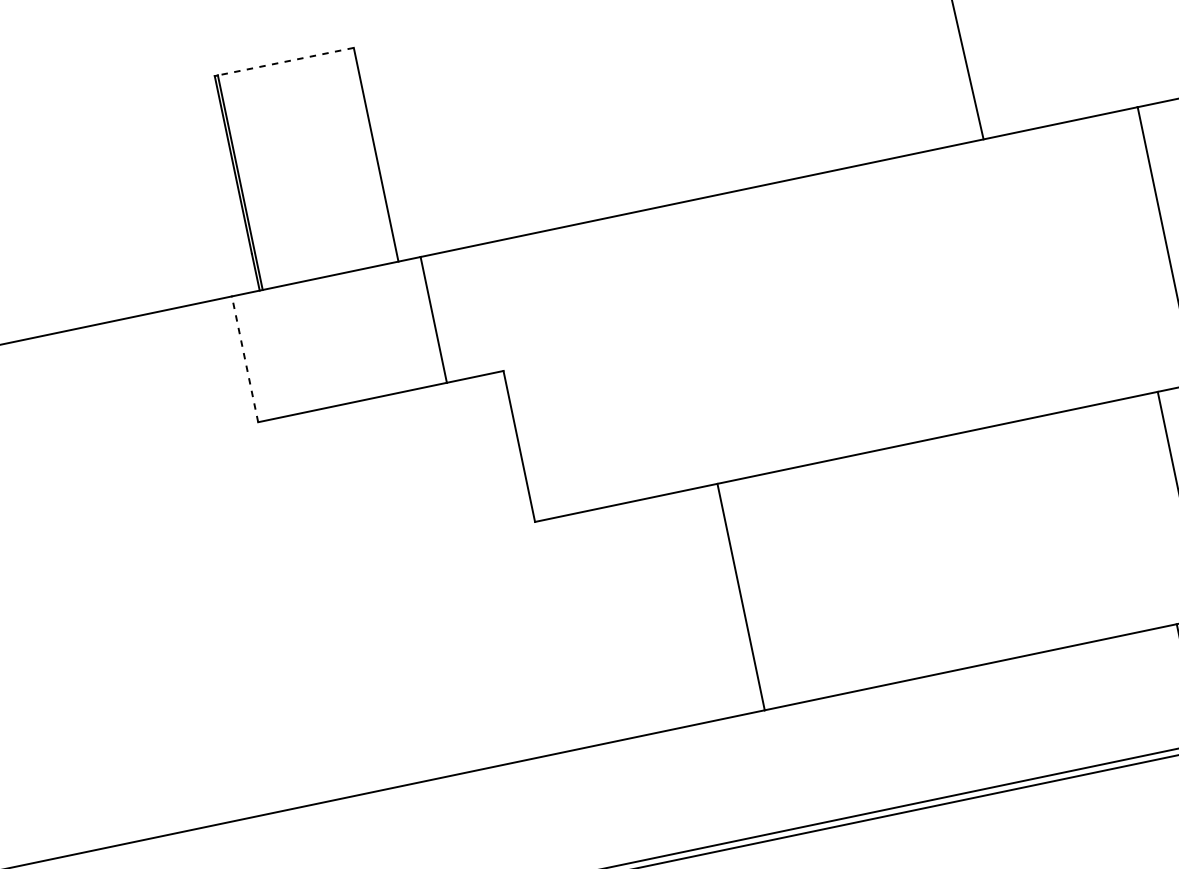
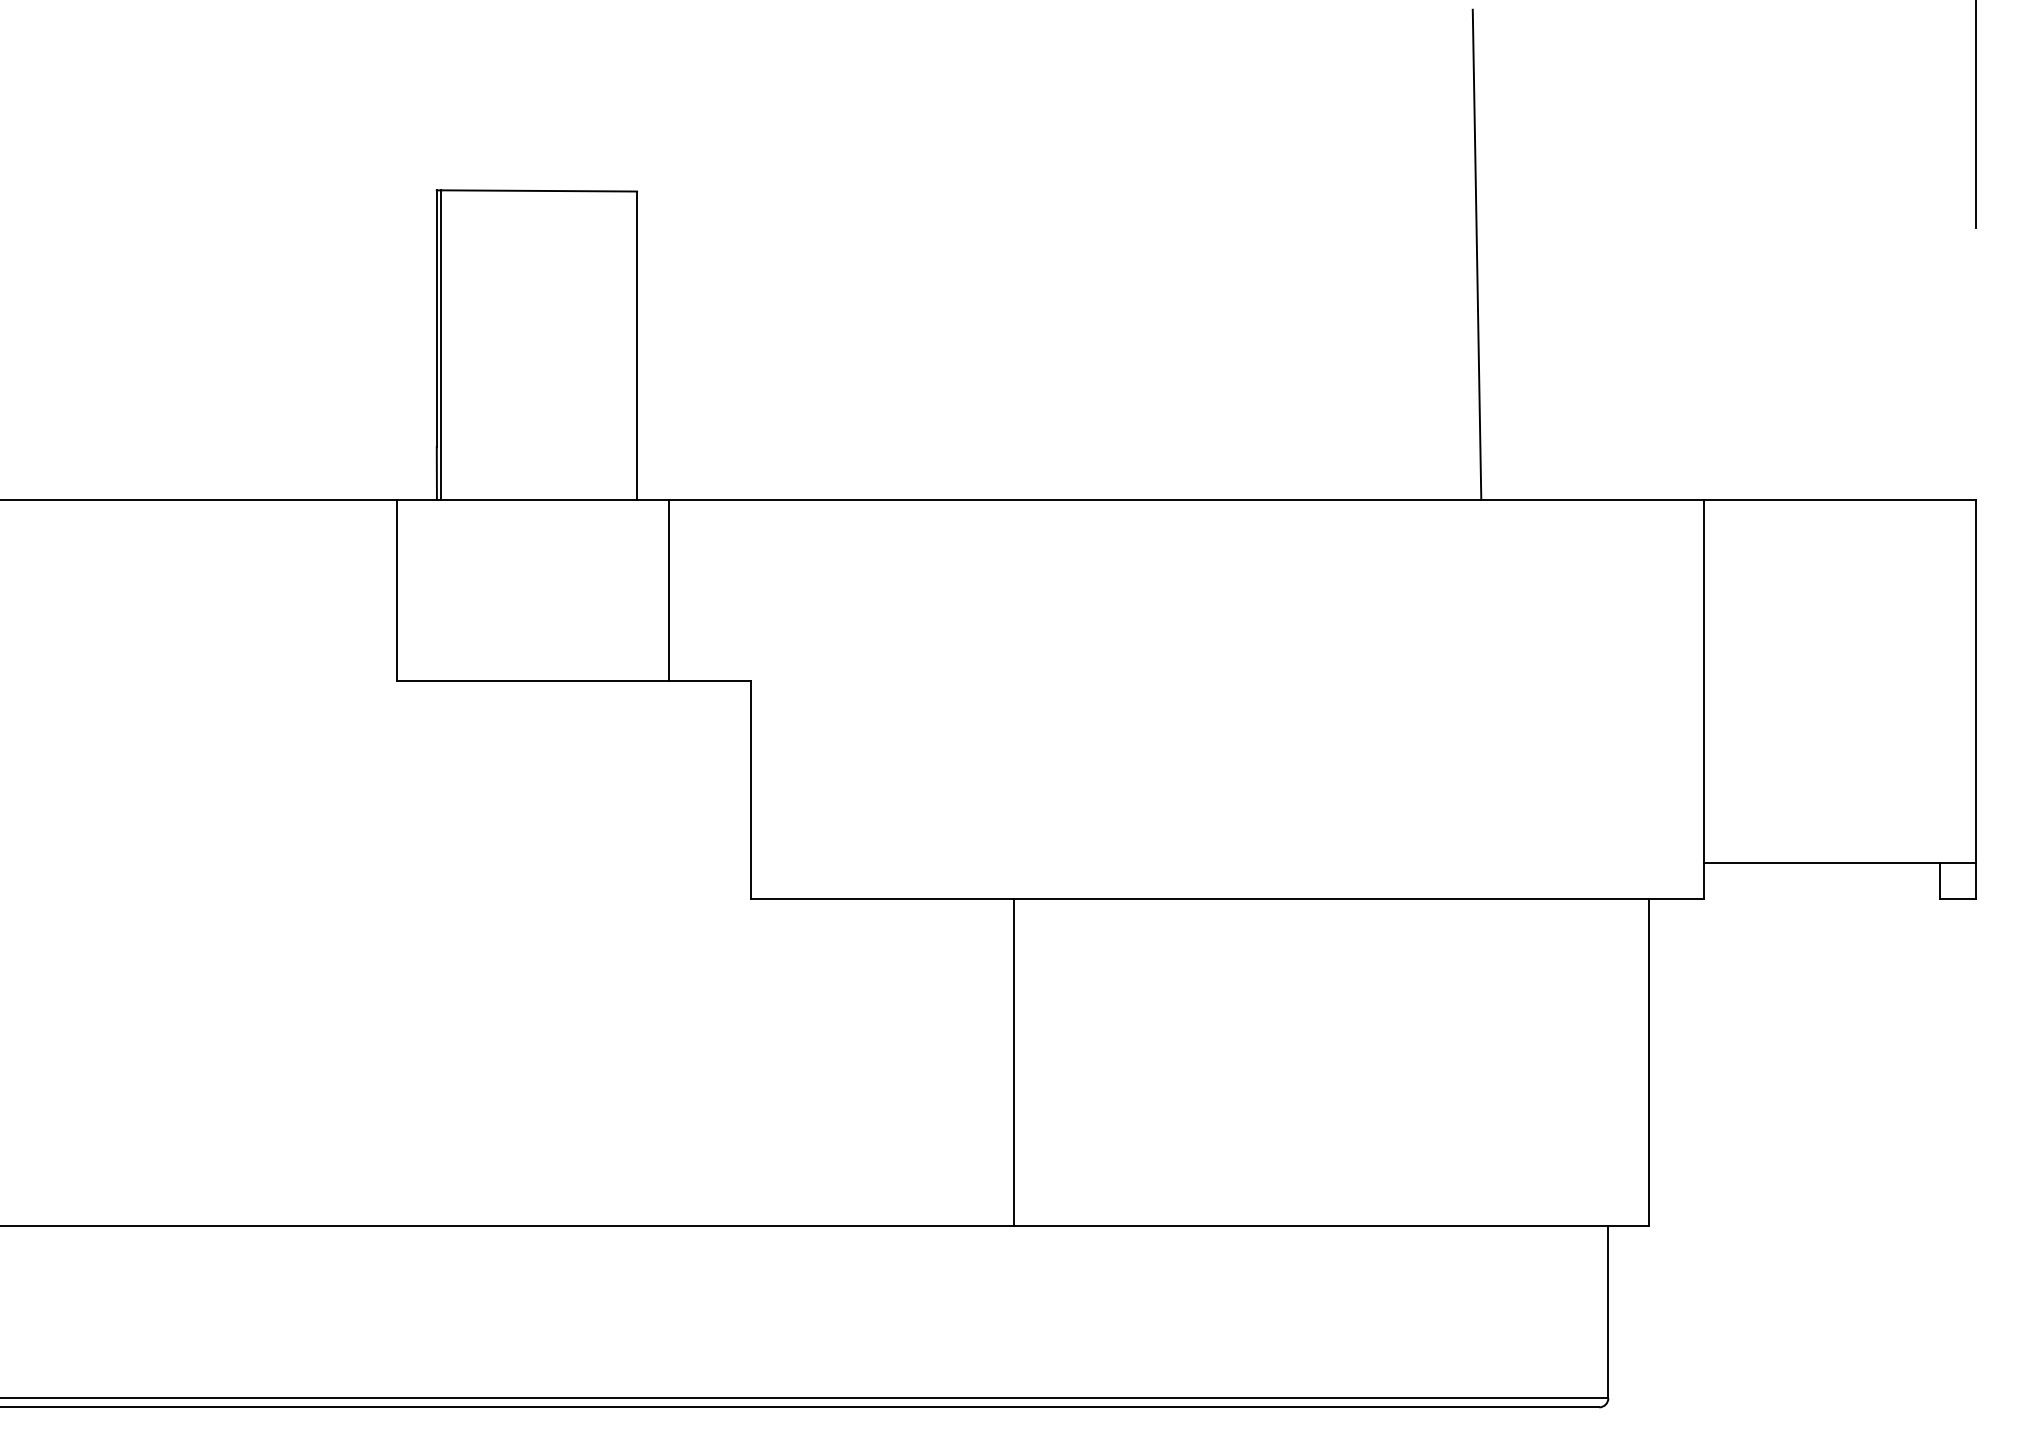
line: (286, 61) -> (539, 190), dashed -> solid
line: (244, 359) -> (396, 590), dashed -> solid

